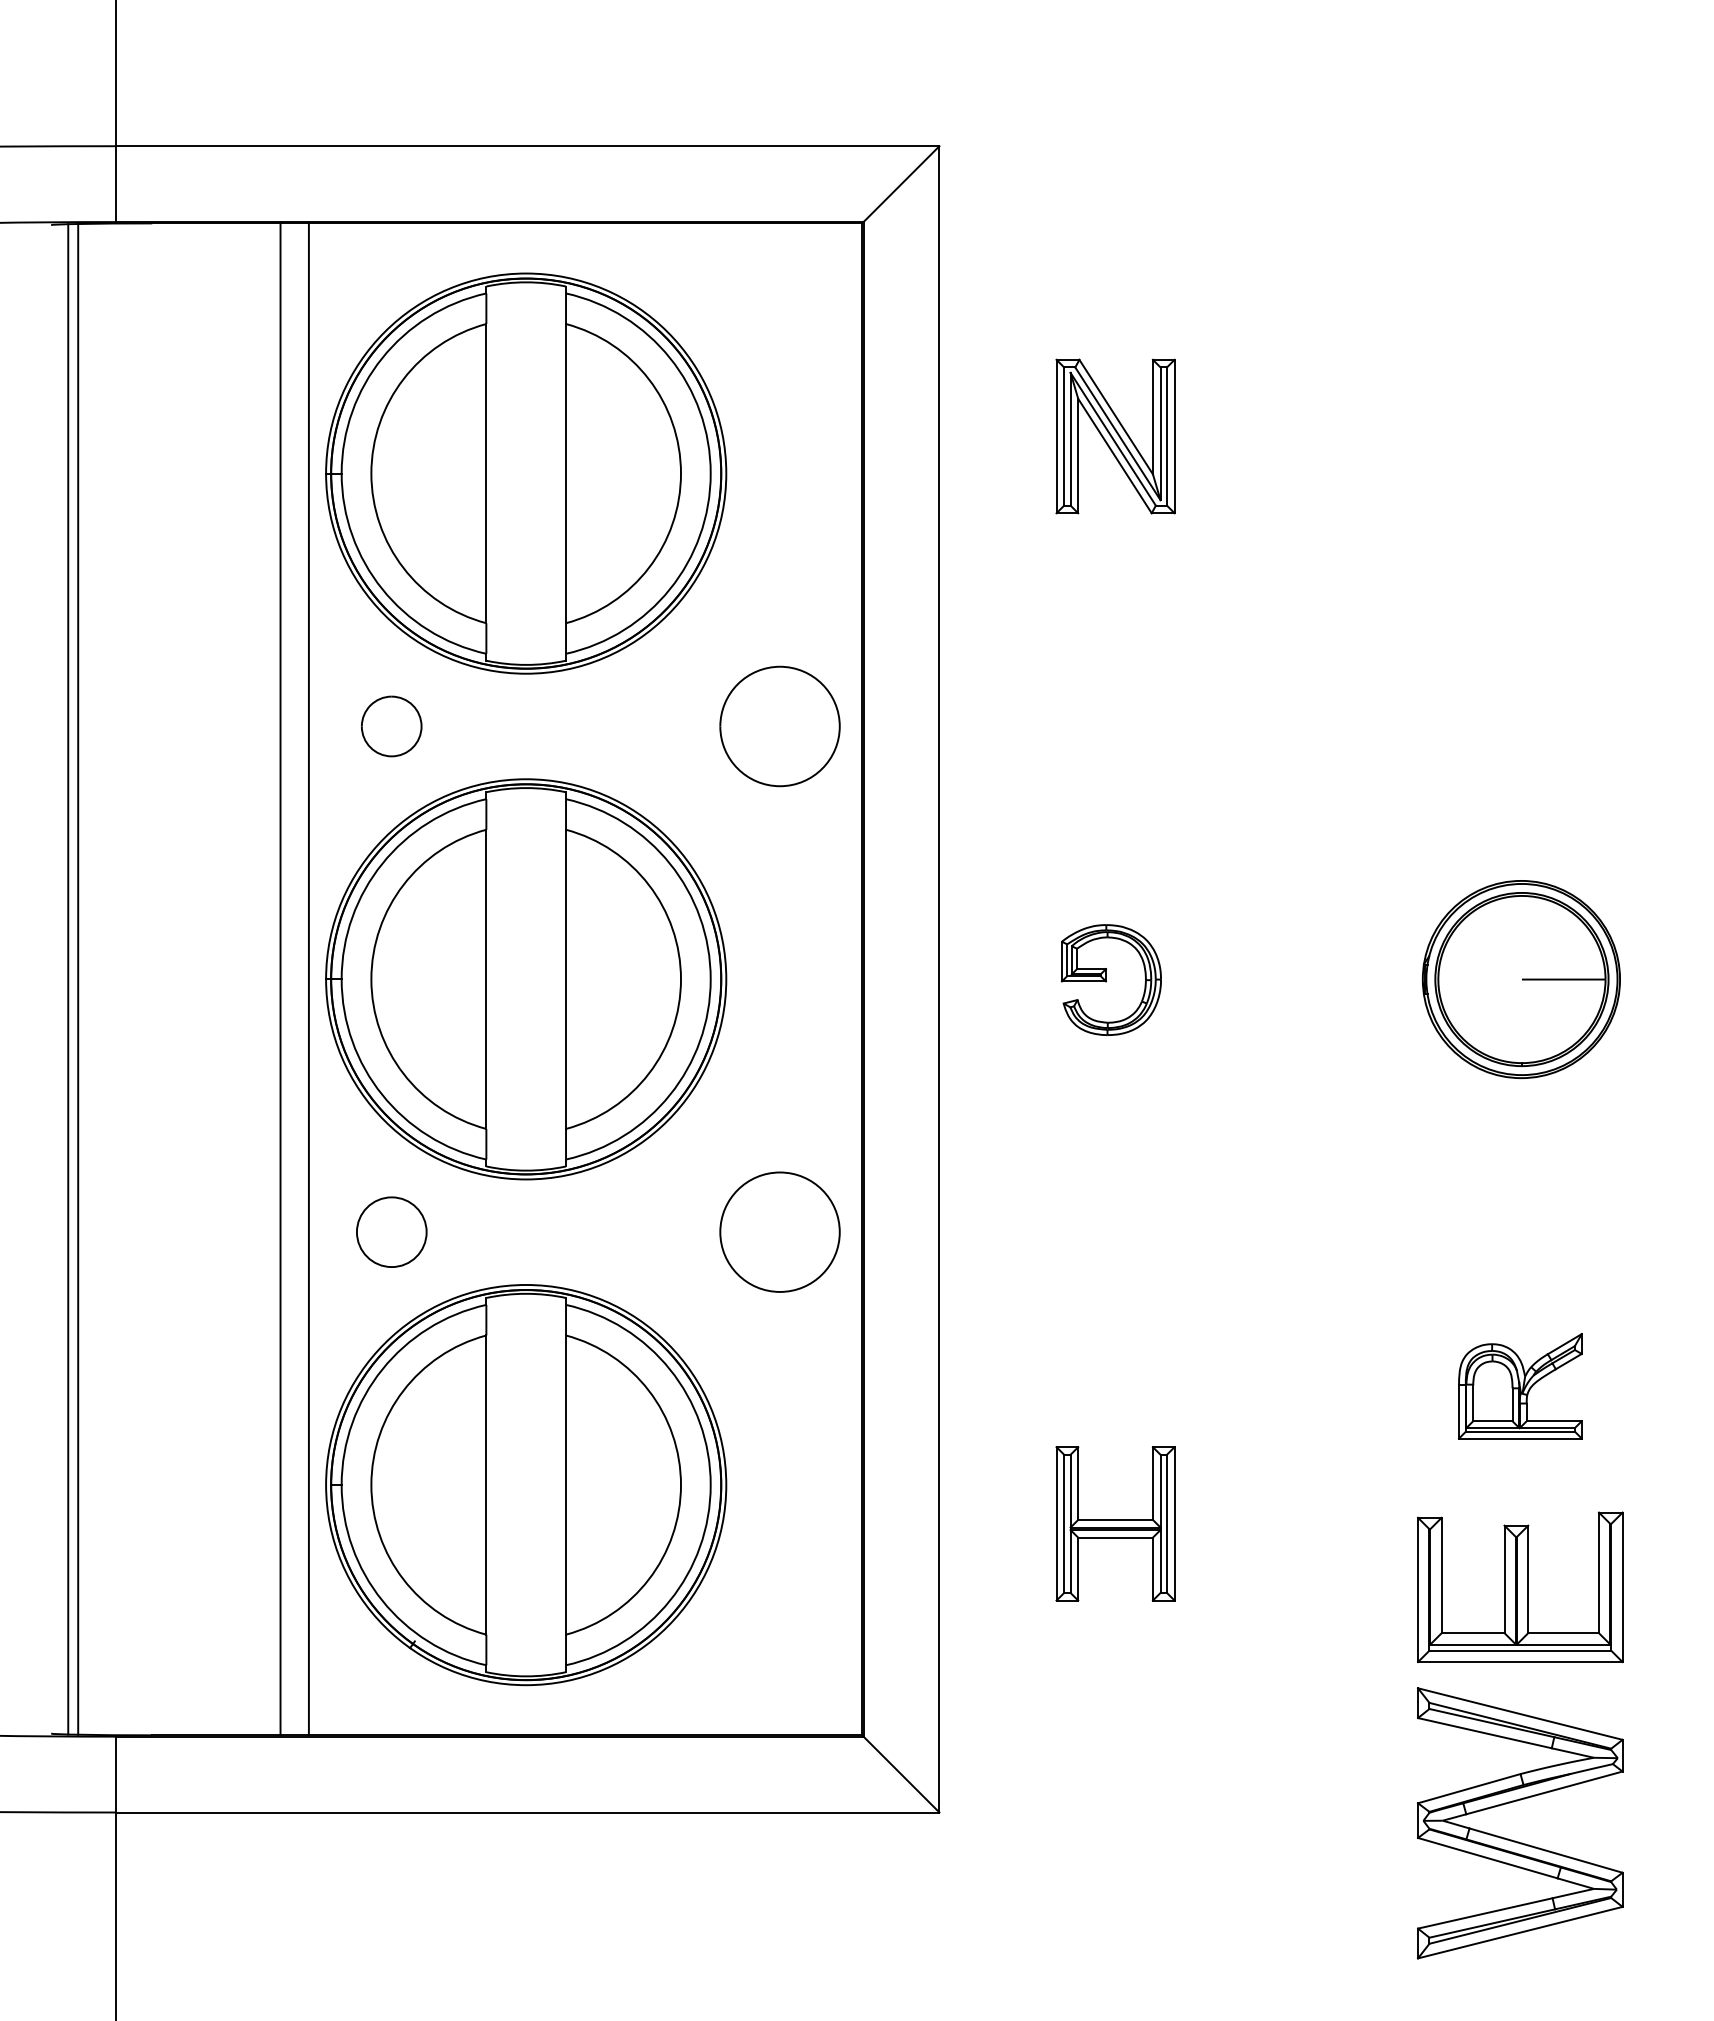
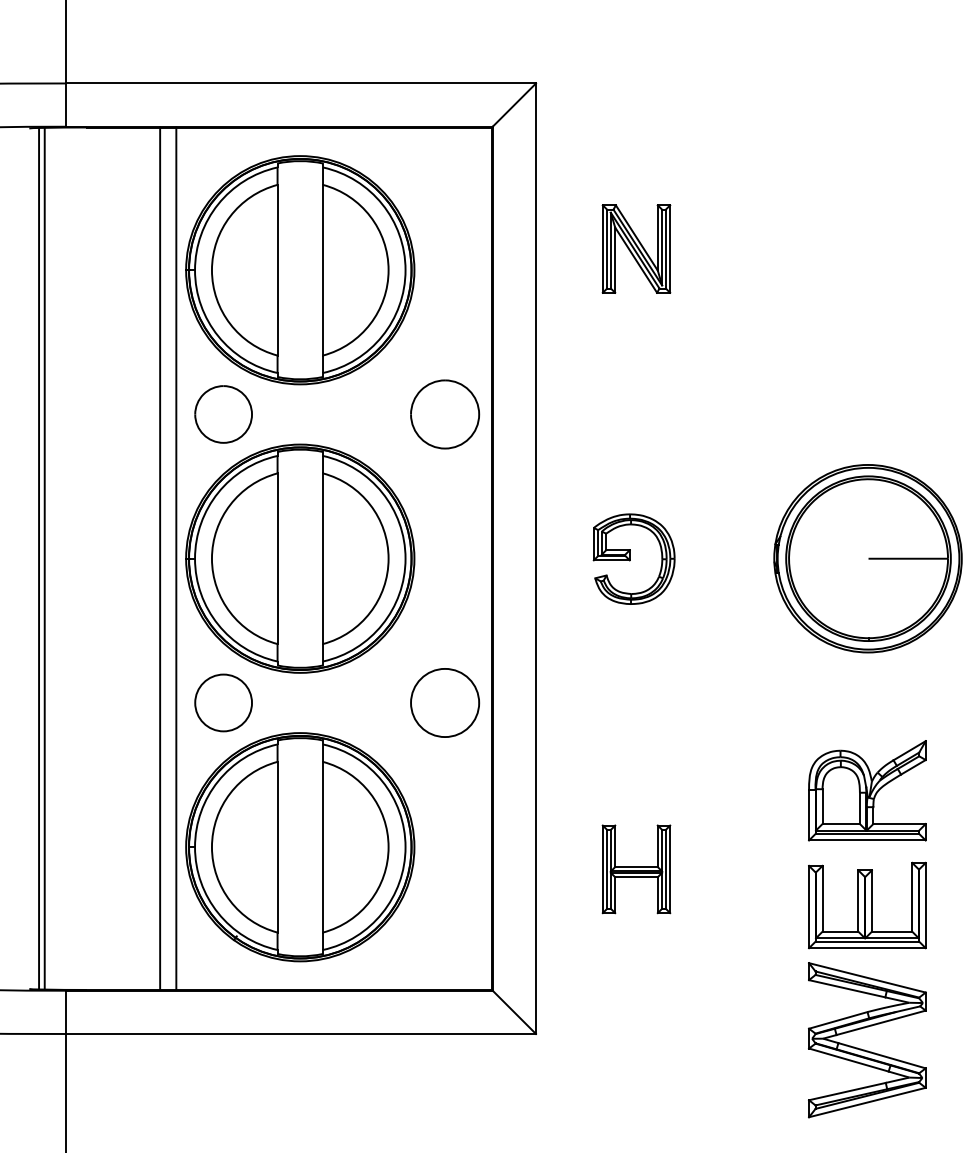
part: (391, 726) -> (223, 414), size x1.67
part: (1110, 978) -> (633, 558), size x1.43
part: (1520, 978) -> (867, 558), size x1.67
circle: (391, 1231) -> (223, 702), size x1.43
part: (1520, 1385) -> (867, 790), size x1.67

